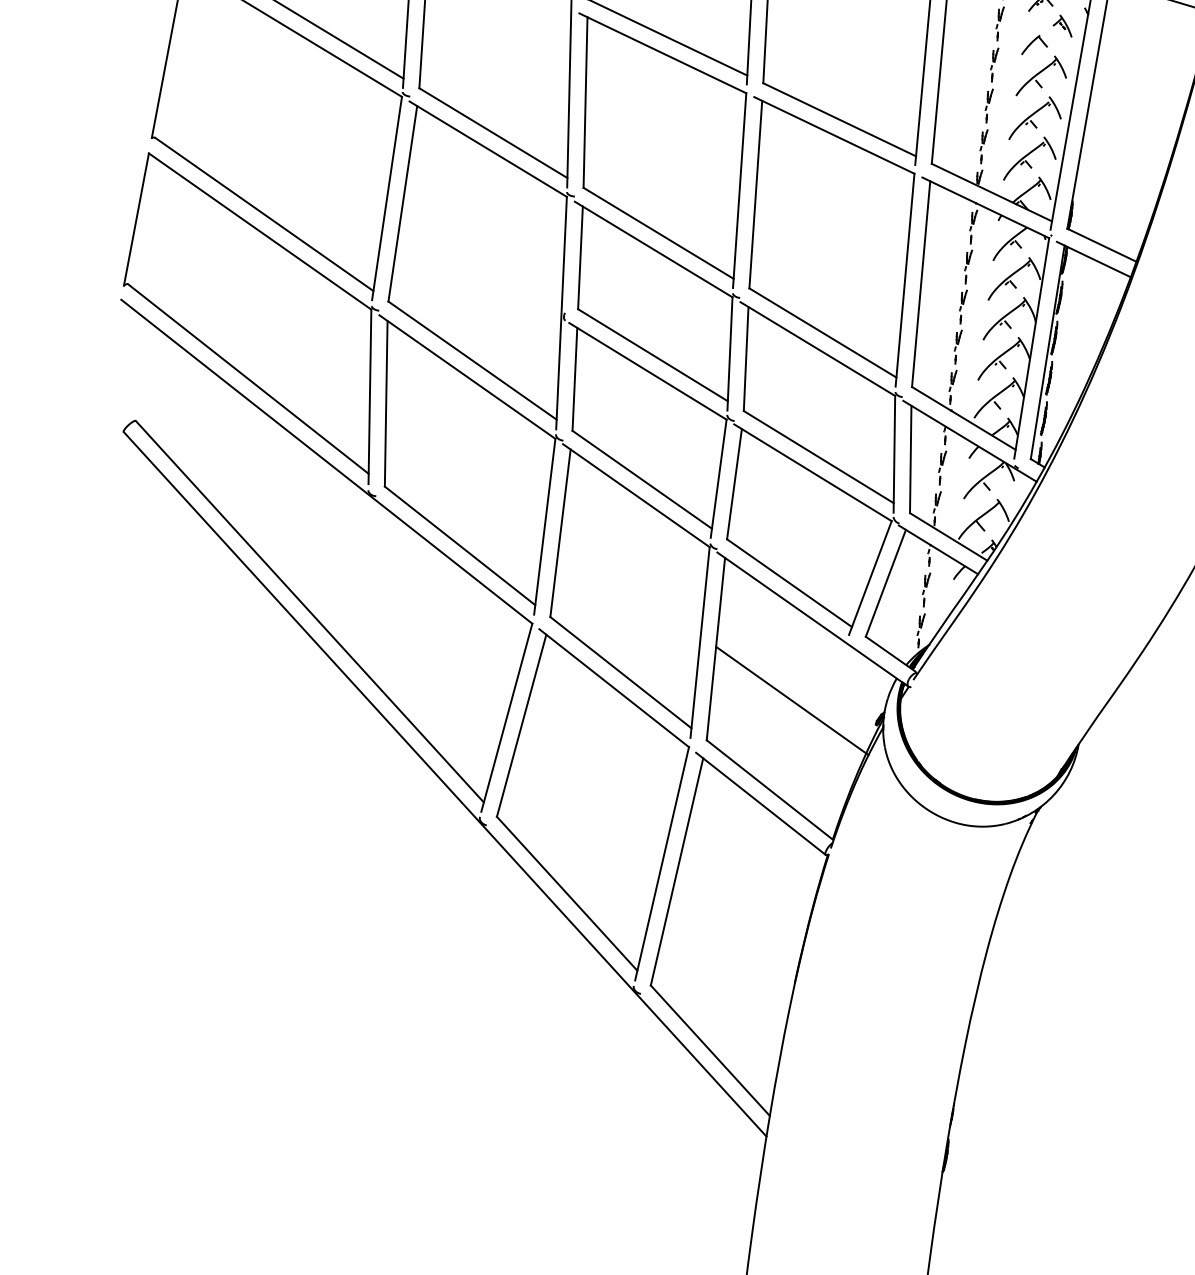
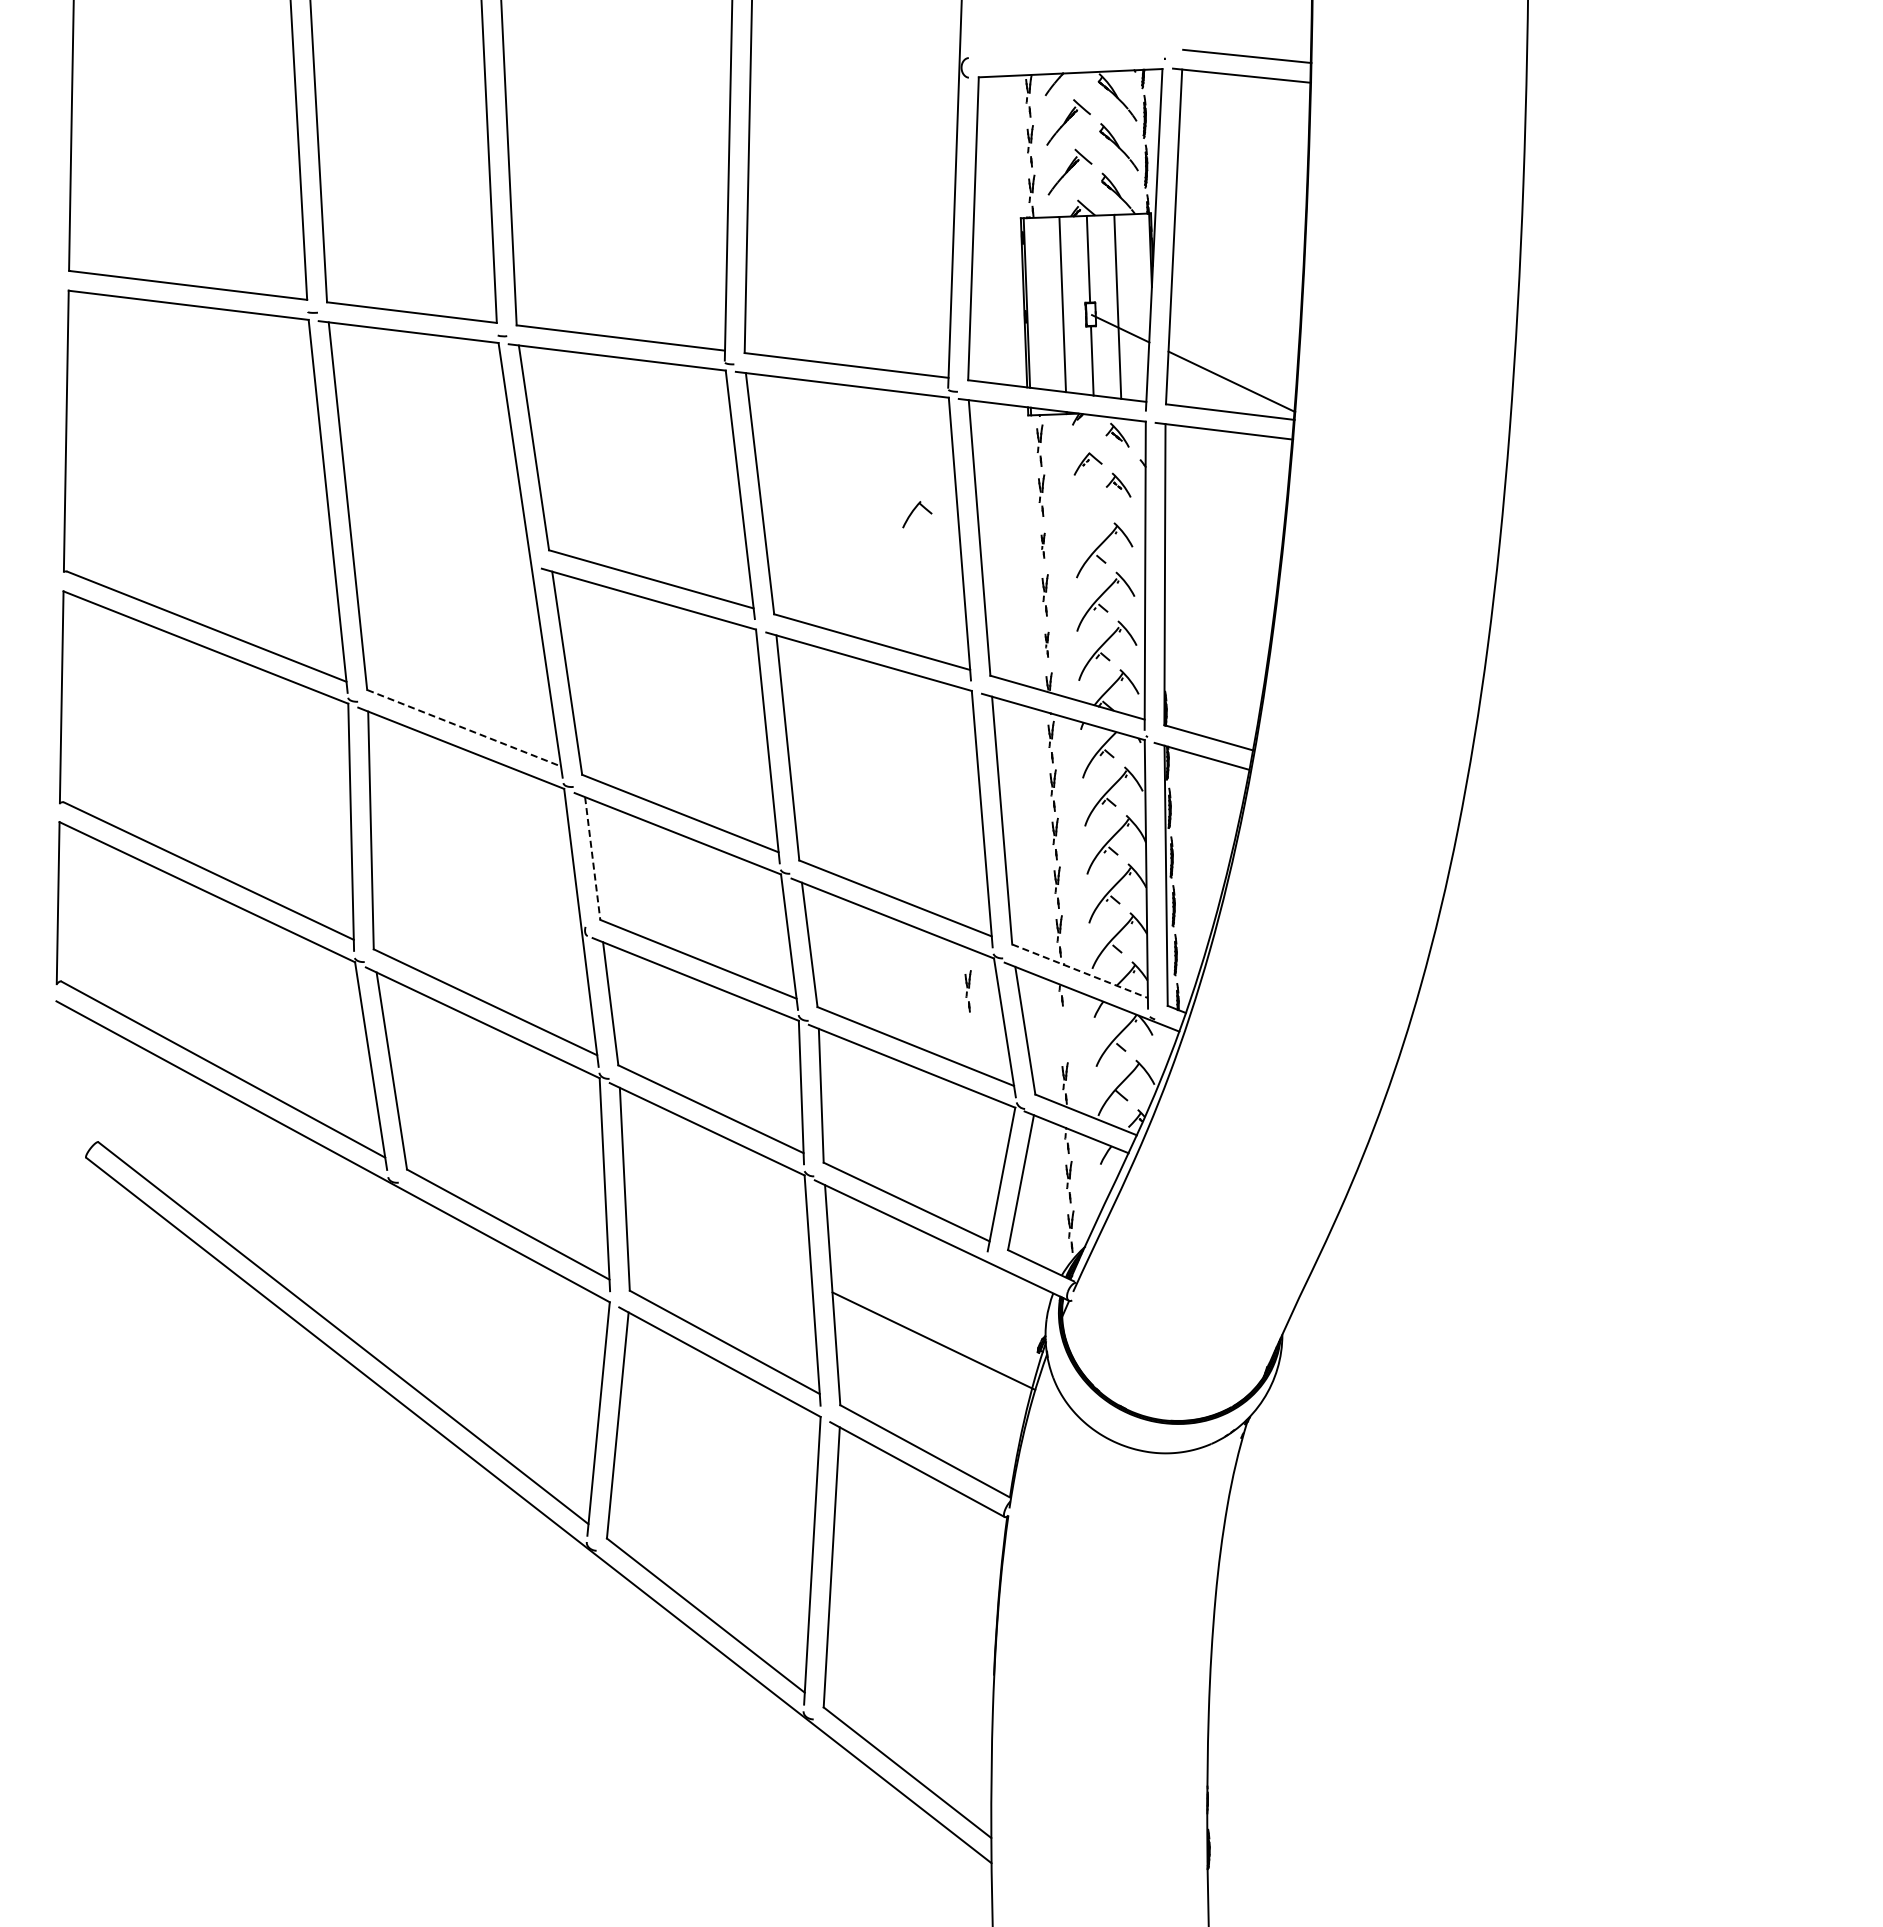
part: (1035, 45) -> (917, 514), moved
part: (992, 64) -> (1042, 545), size x0.6
line: (493, 133) -> (464, 728), solid -> dashed
part: (982, 146) -> (1046, 644), size x0.6
line: (580, 257) -> (592, 858), solid -> dashed
line: (964, 418) -> (1080, 971), solid -> dashed
part: (940, 467) -> (967, 991), moved

